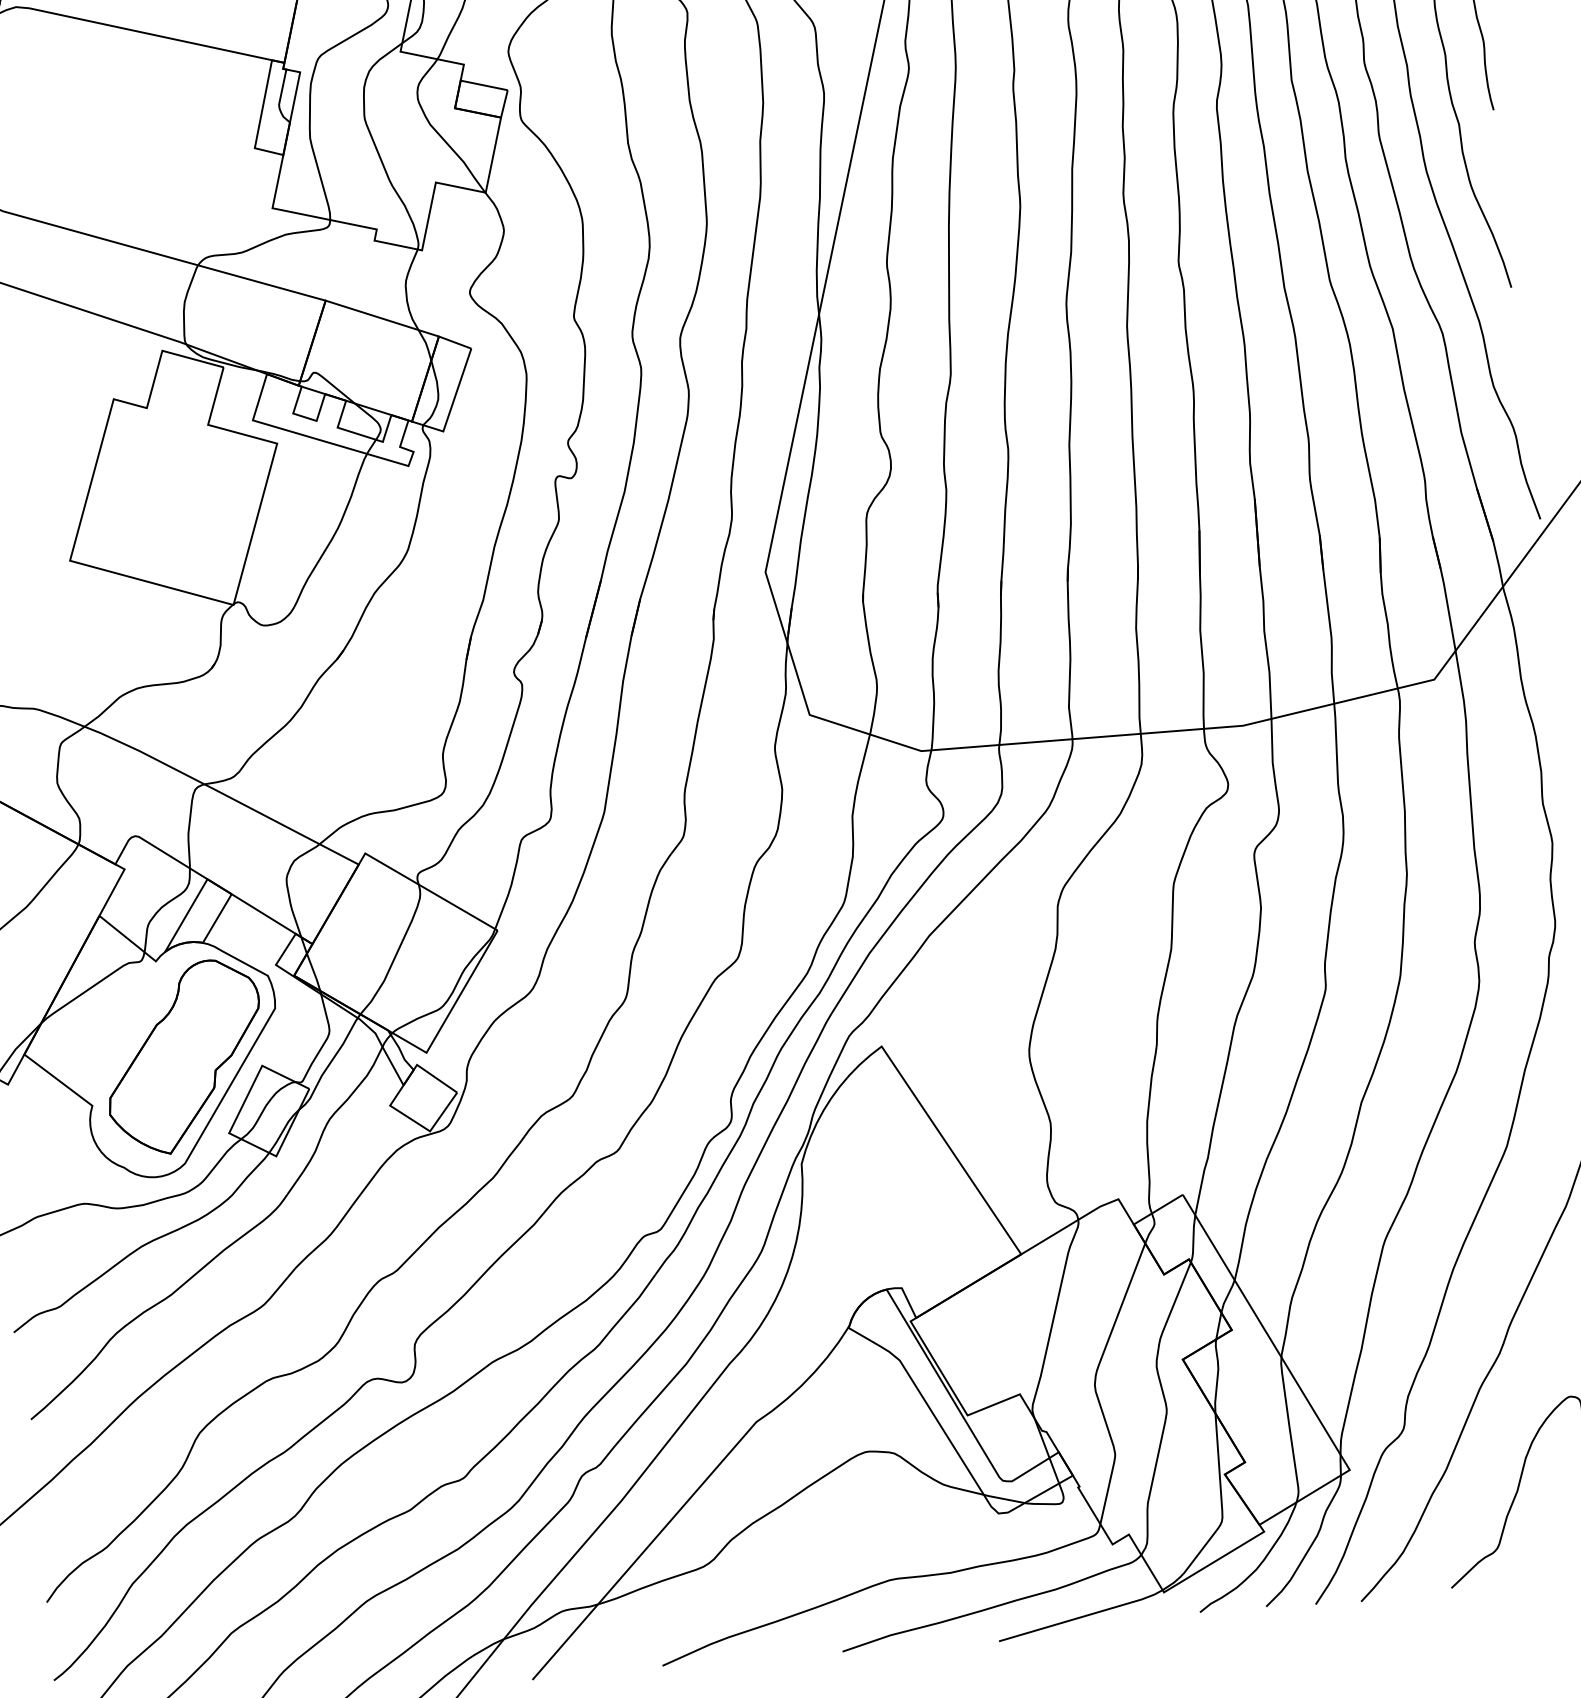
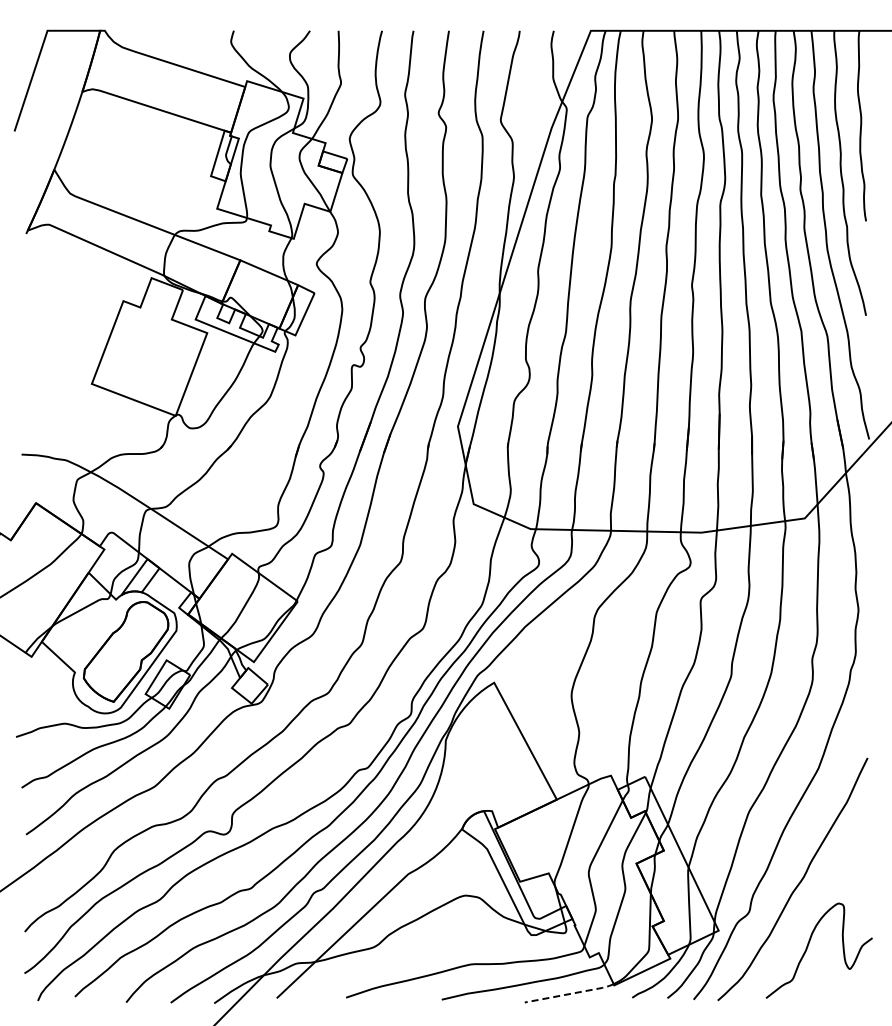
line: (1083, 1615) -> (570, 993), solid -> dashed

